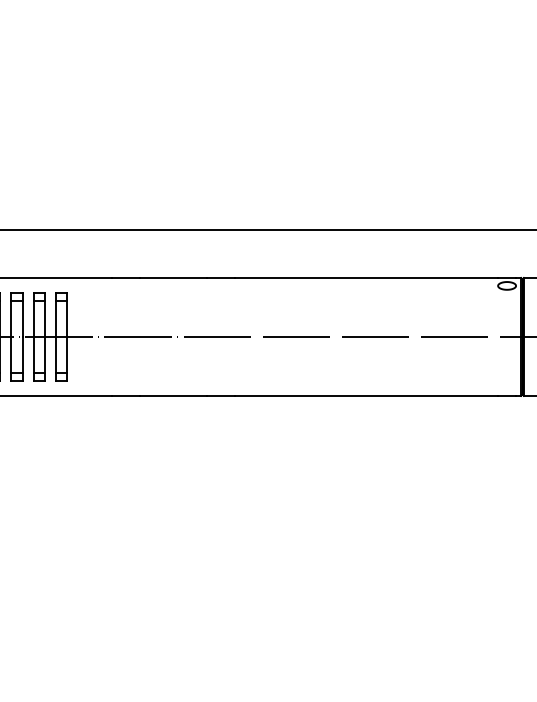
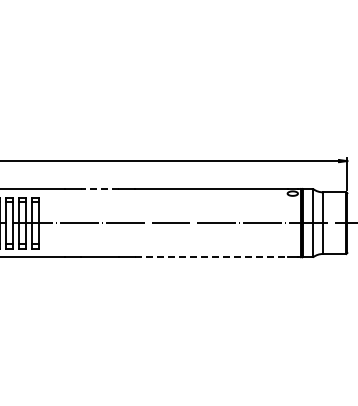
line: (172, 278) -> (99, 189), solid -> dashed
line: (368, 396) -> (212, 257), solid -> dashed

